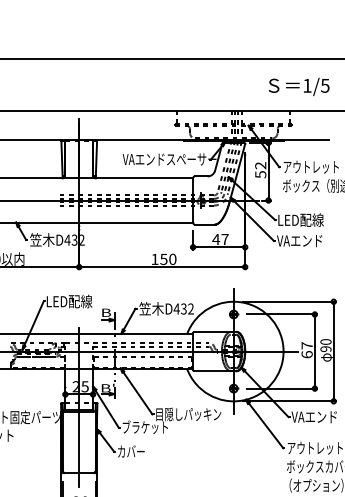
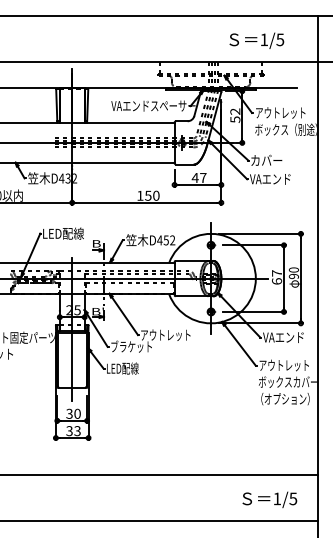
text: (298, 86) -> (256, 40), moved
text: (300, 220) -> (271, 160), LED配線 -> カバー
text: (184, 308) -> (166, 239), D432 -> D452
text: (188, 414) -> (170, 335), 目隠しパッキン -> アウトレット
text: (135, 451) -> (122, 368), カバー -> LED配線

